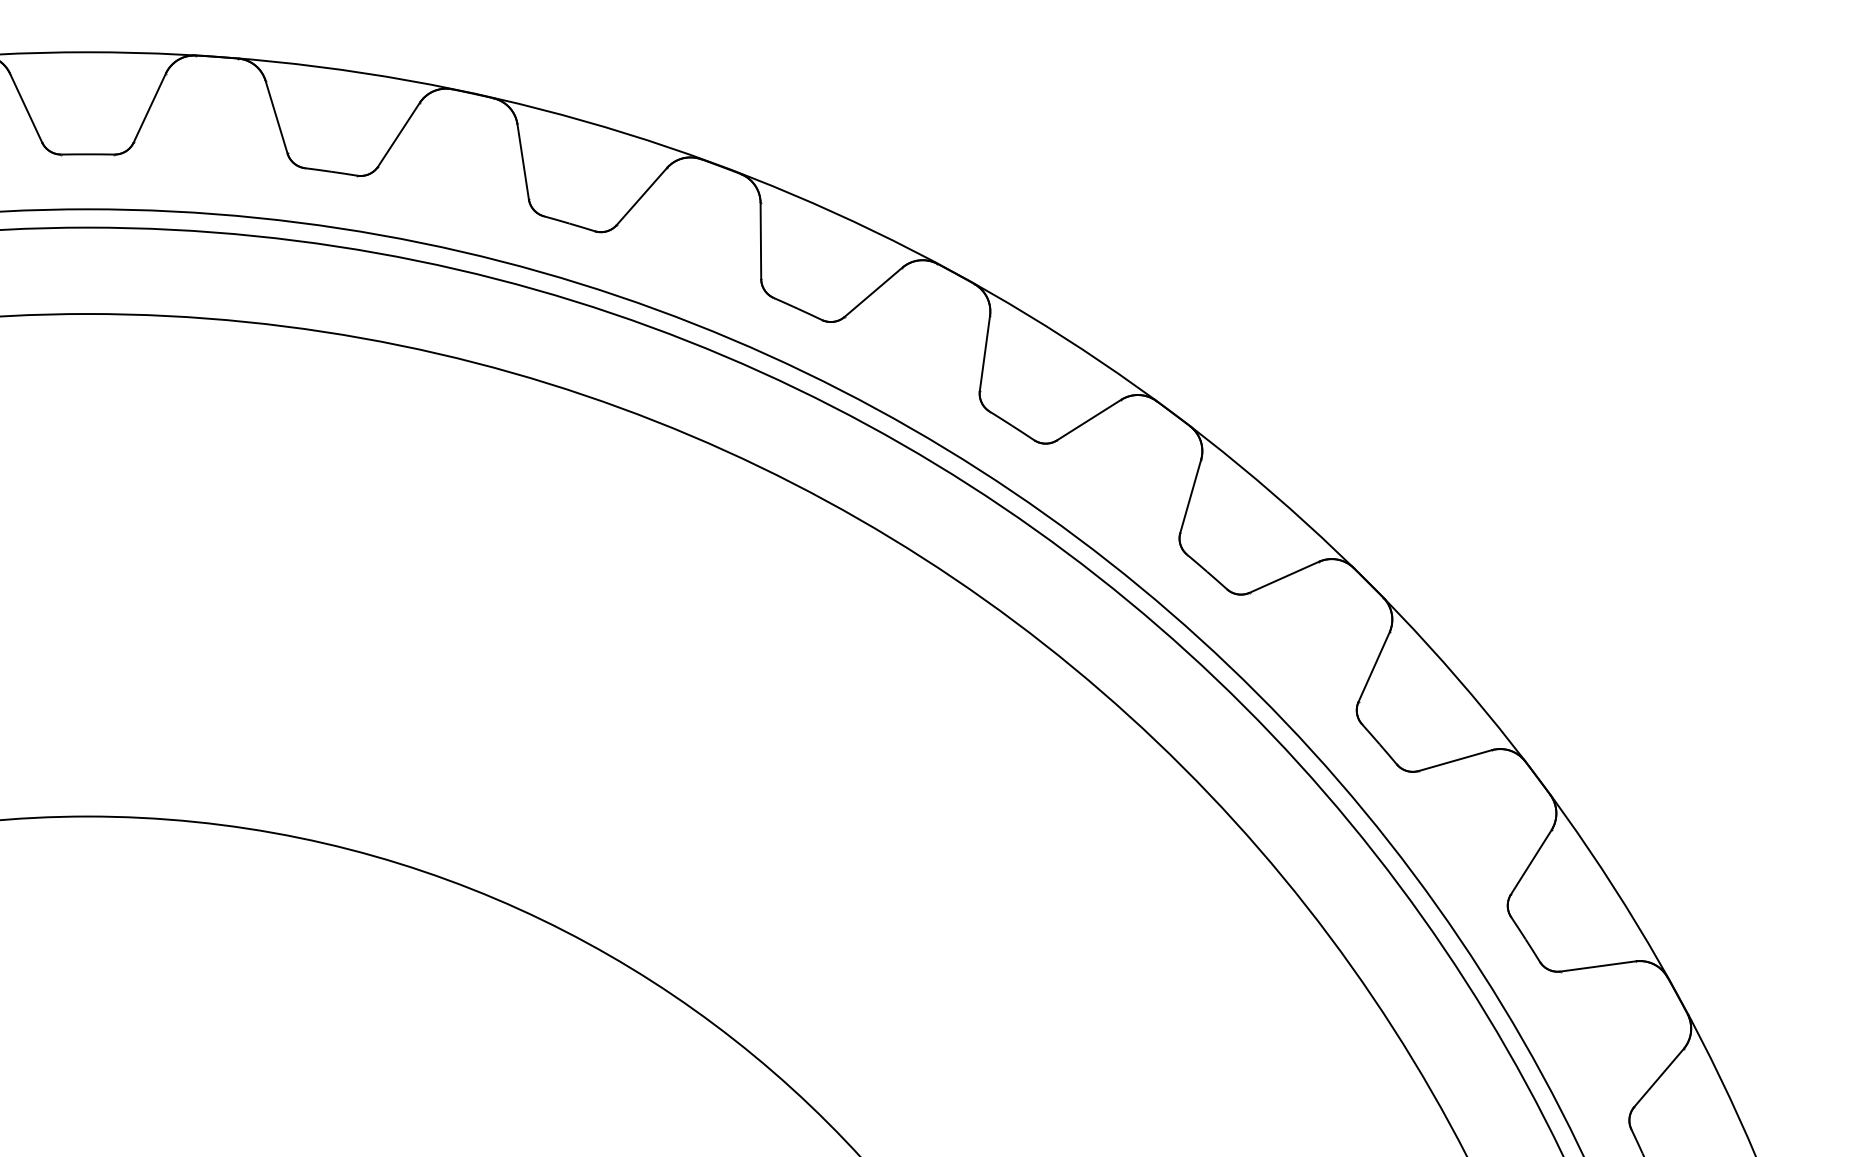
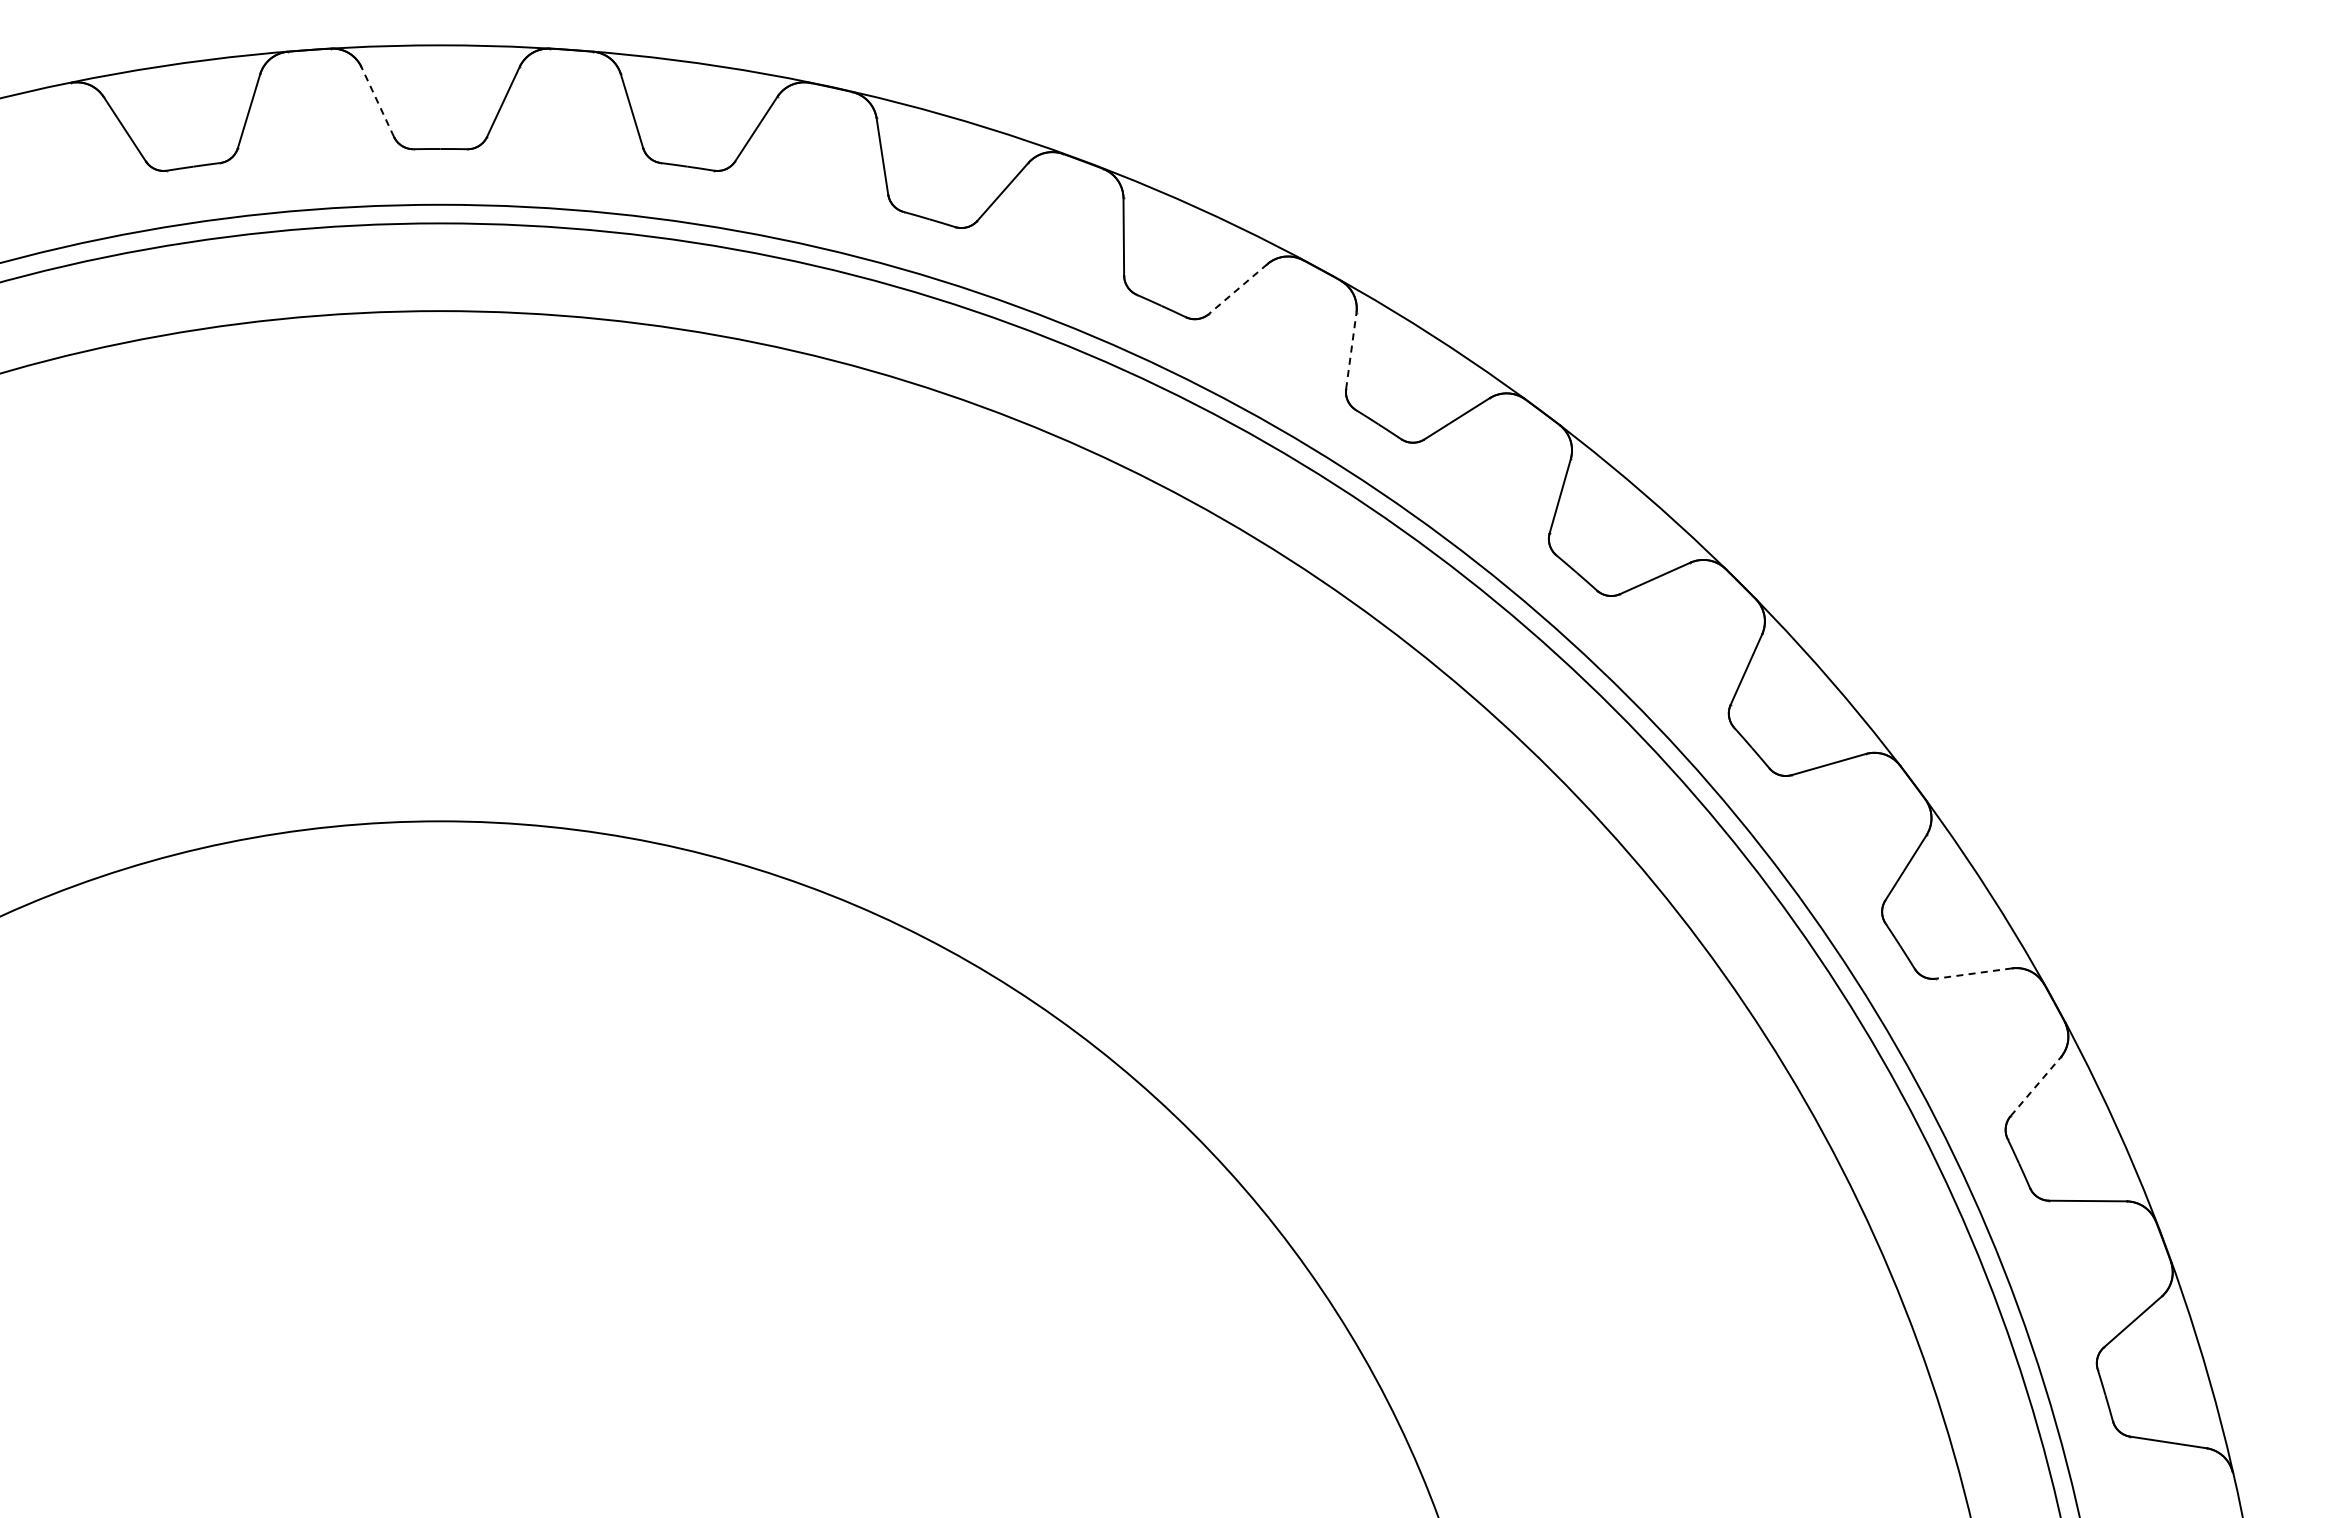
line: (25, 107) -> (377, 101), solid -> dashed
line: (873, 292) -> (1238, 289), solid -> dashed
line: (985, 352) -> (1351, 350), solid -> dashed
line: (1597, 966) -> (1973, 973), solid -> dashed
line: (1658, 1077) -> (2035, 1086), solid -> dashed

